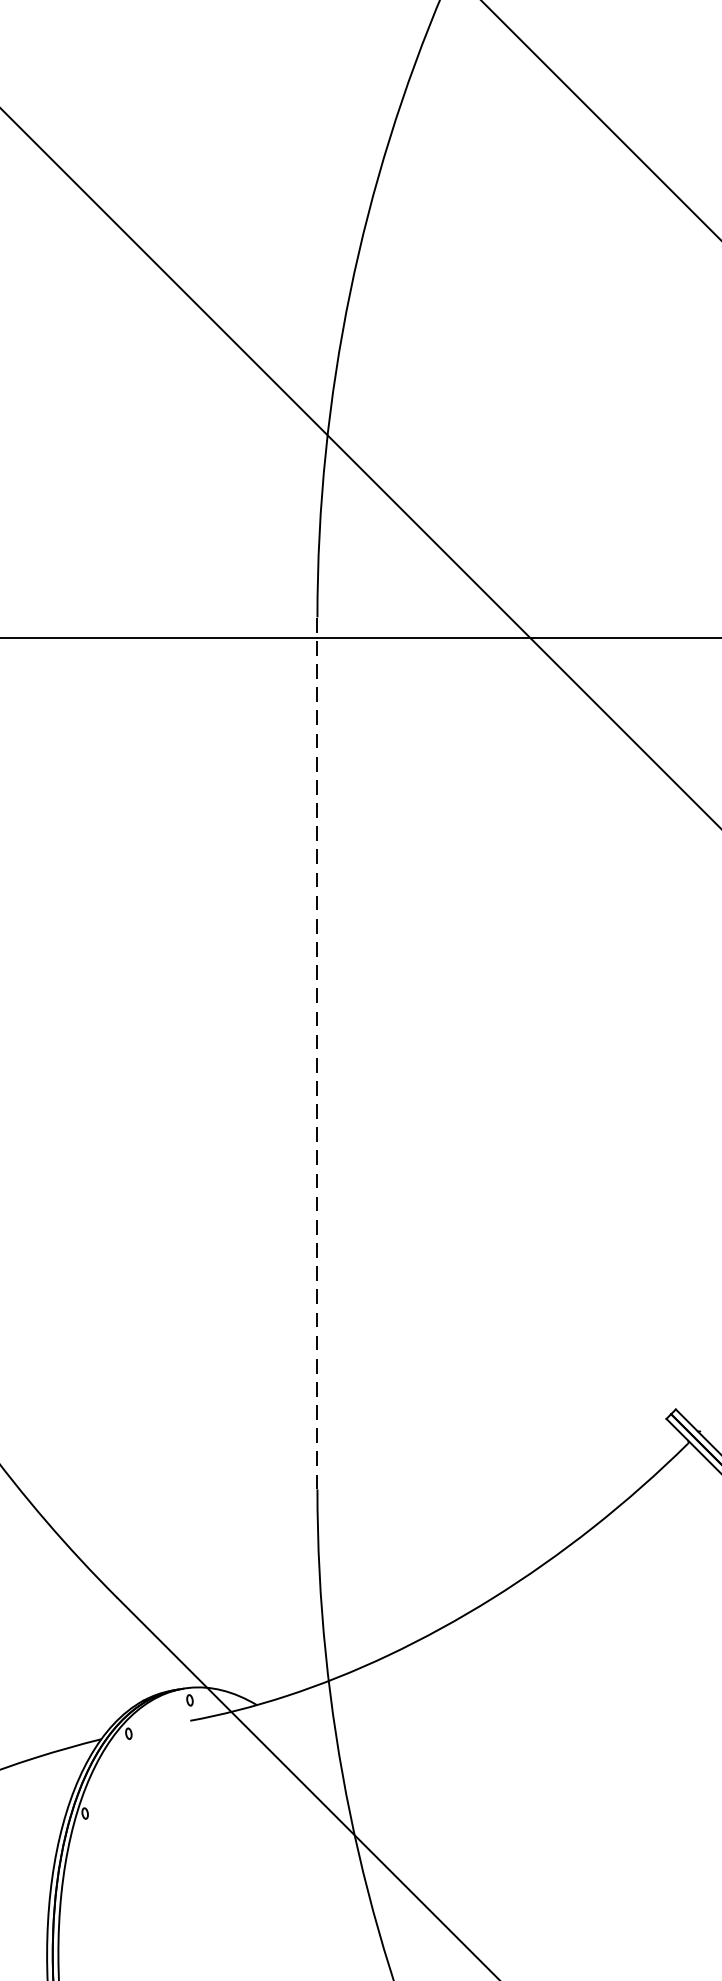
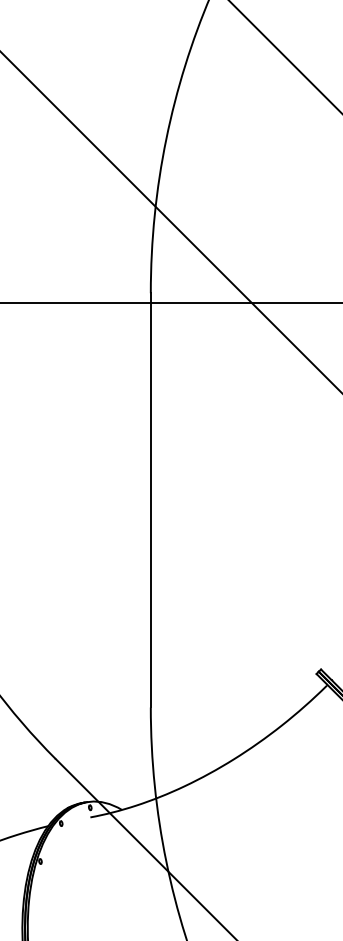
line: (316, 1051) -> (150, 499), dashed -> solid

